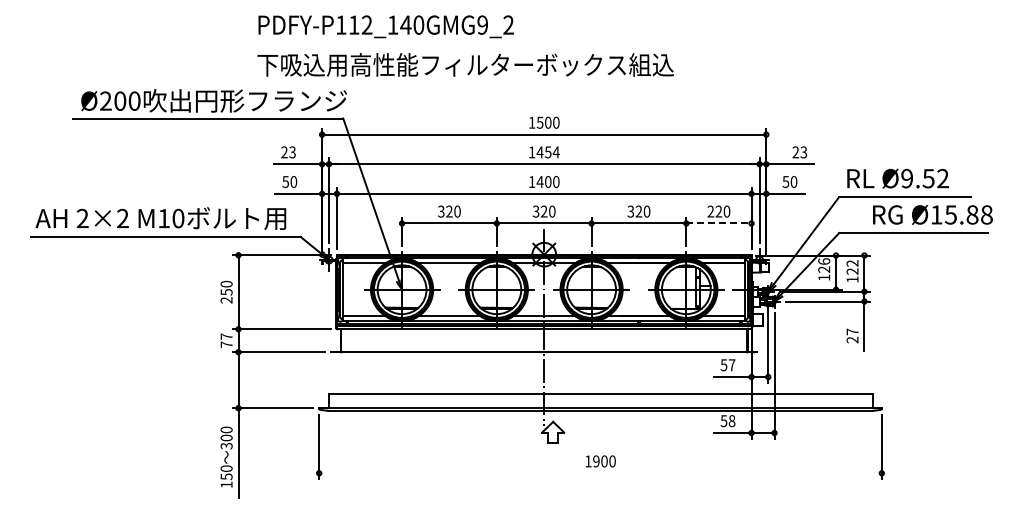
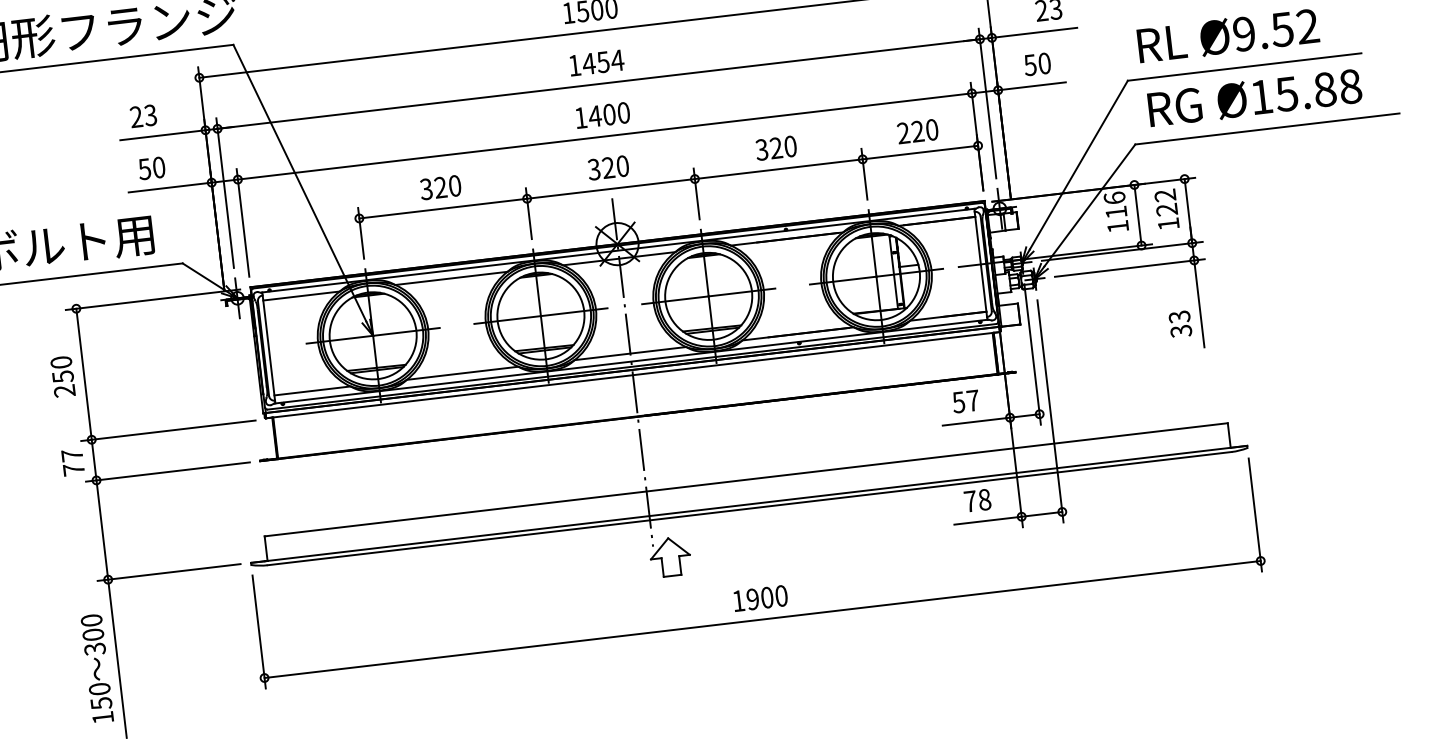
text: (932, 214) -> (1254, 97), moved
line: (718, 223) -> (919, 152), dashed -> solid
text: (824, 269) -> (1116, 212), 126 -> 116
text: (852, 335) -> (1180, 323), 27 -> 33
text: (723, 421) -> (969, 502), 58 -> 78
line: (600, 473) -> (762, 619), added

